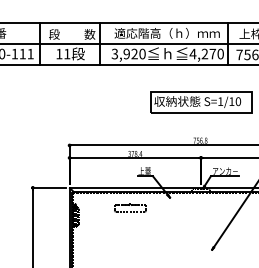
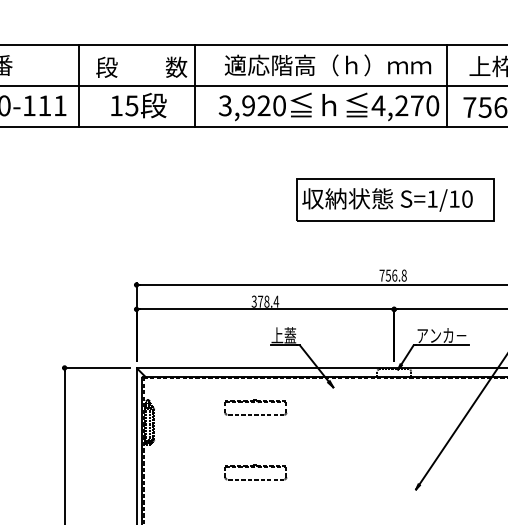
text: (67, 53) -> (132, 104), 11 -> 15
part: (130, 240) -> (255, 471), added

